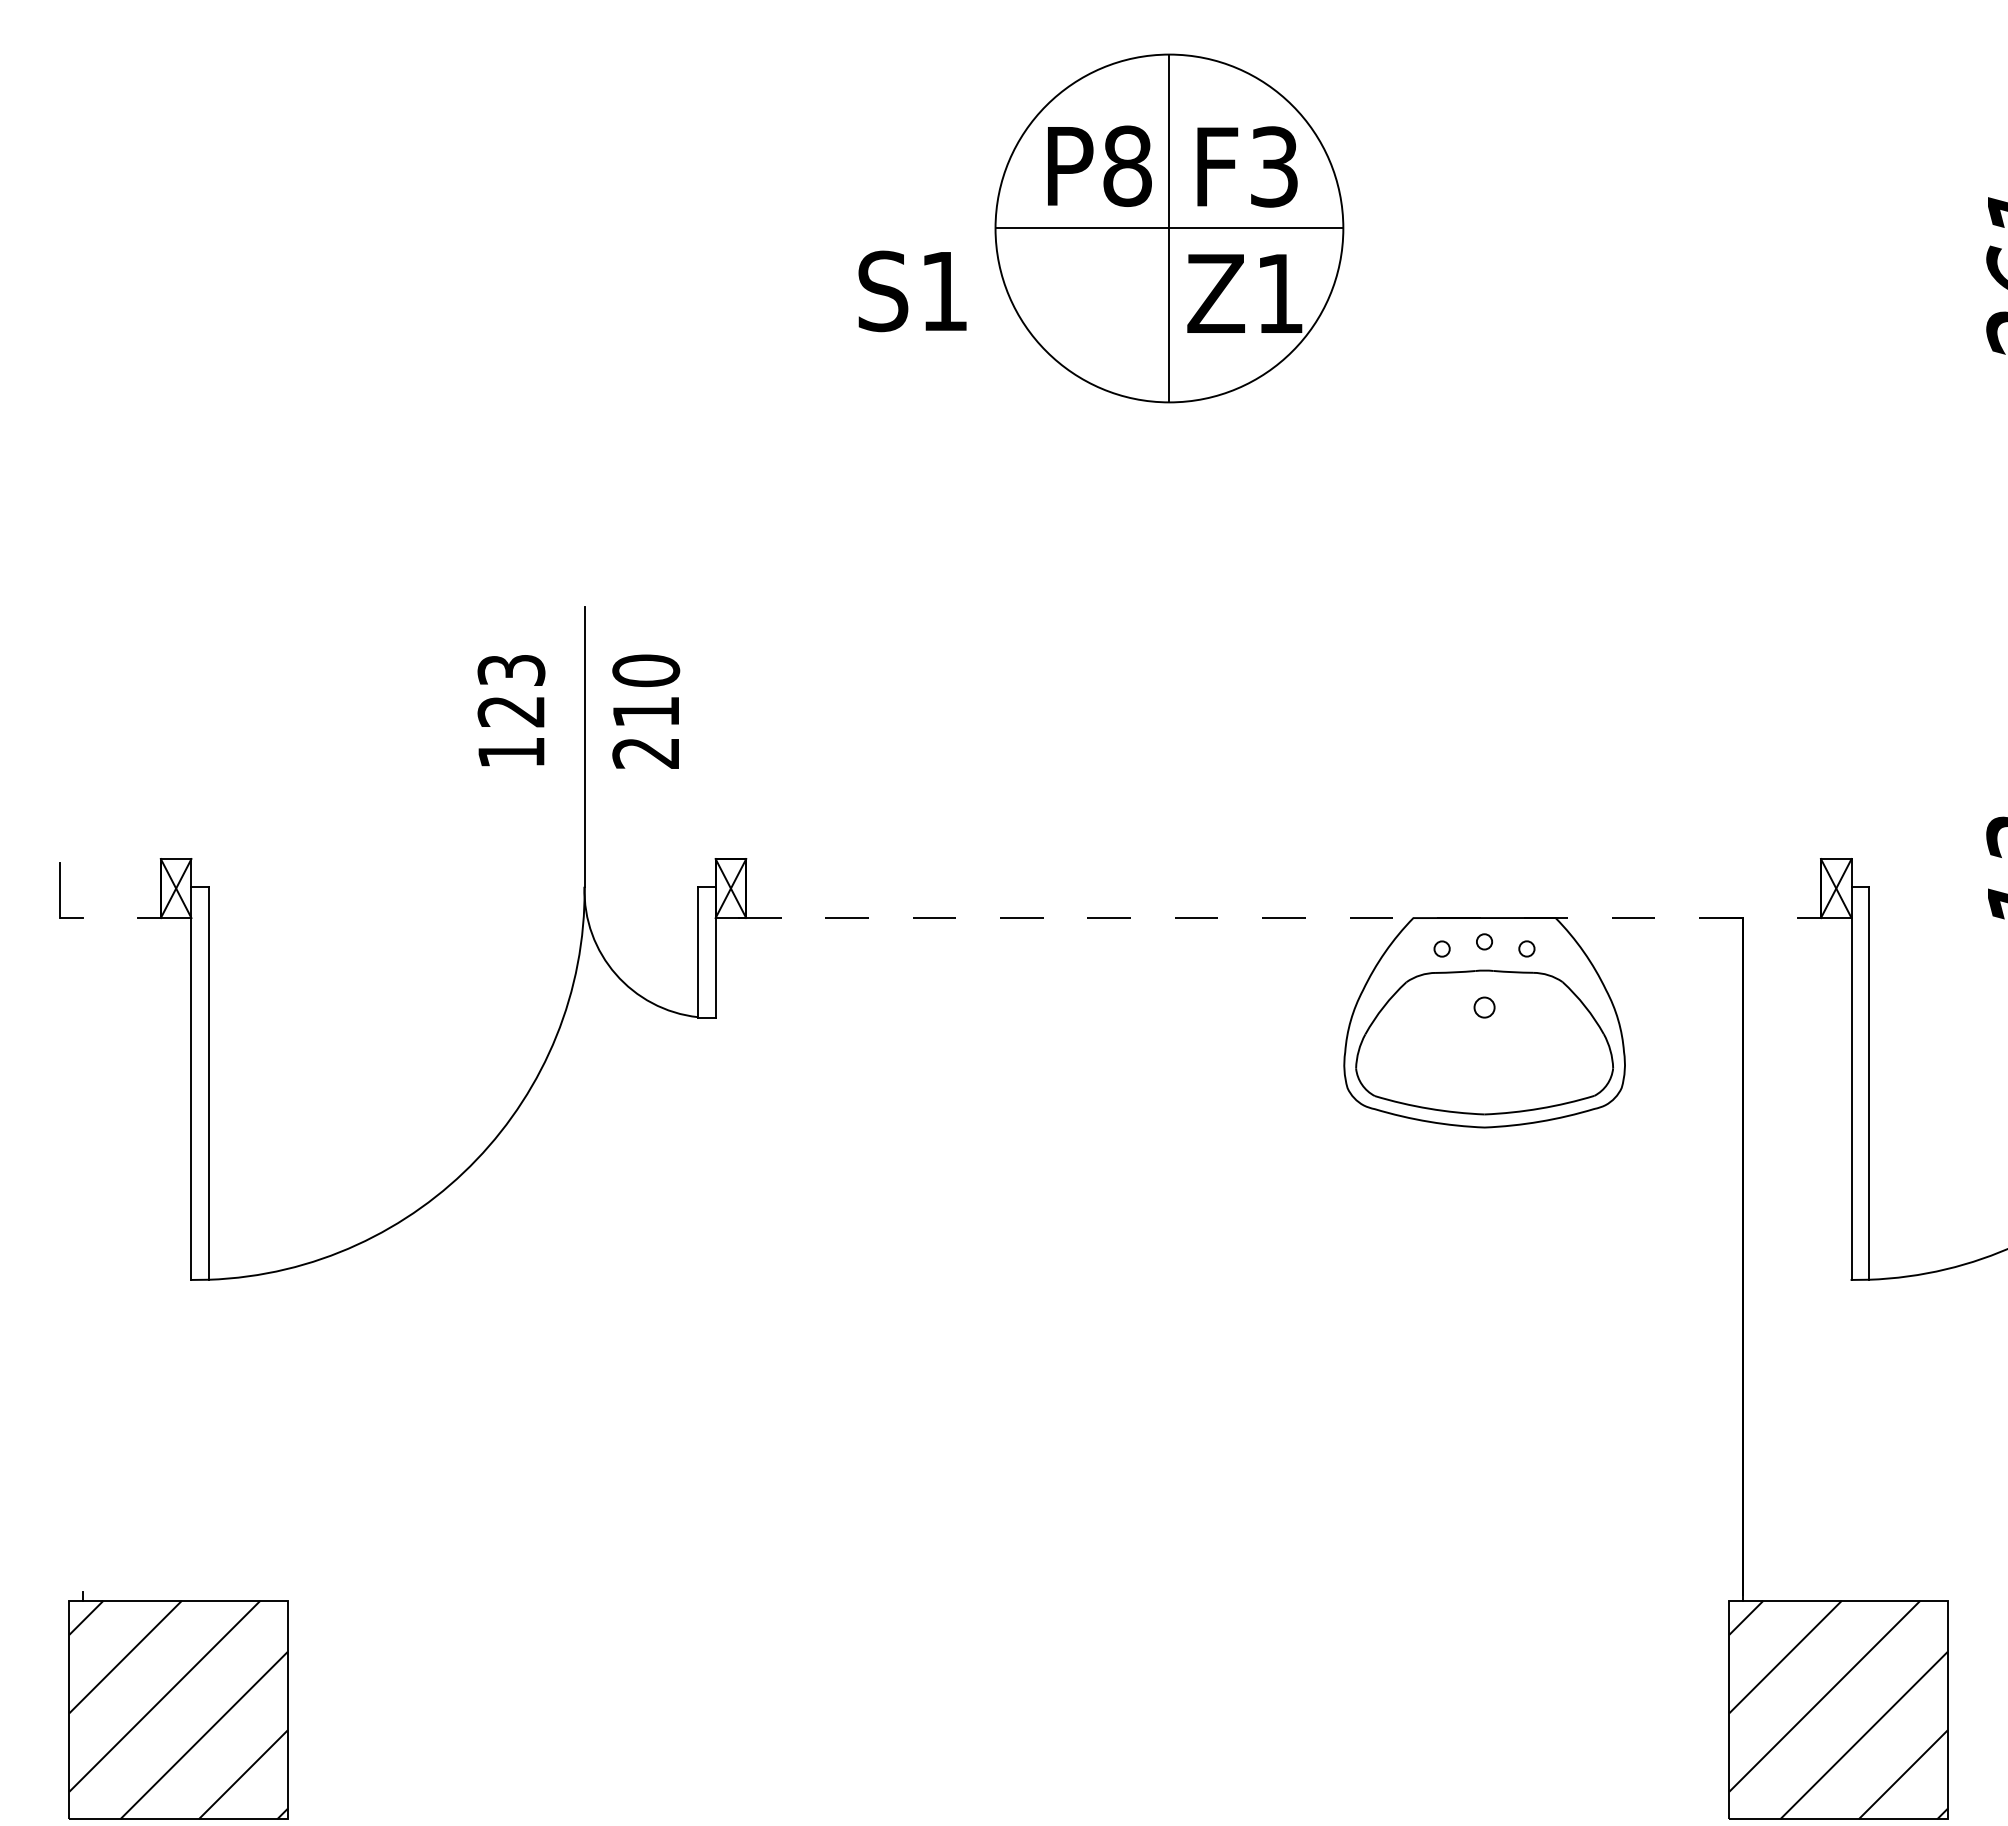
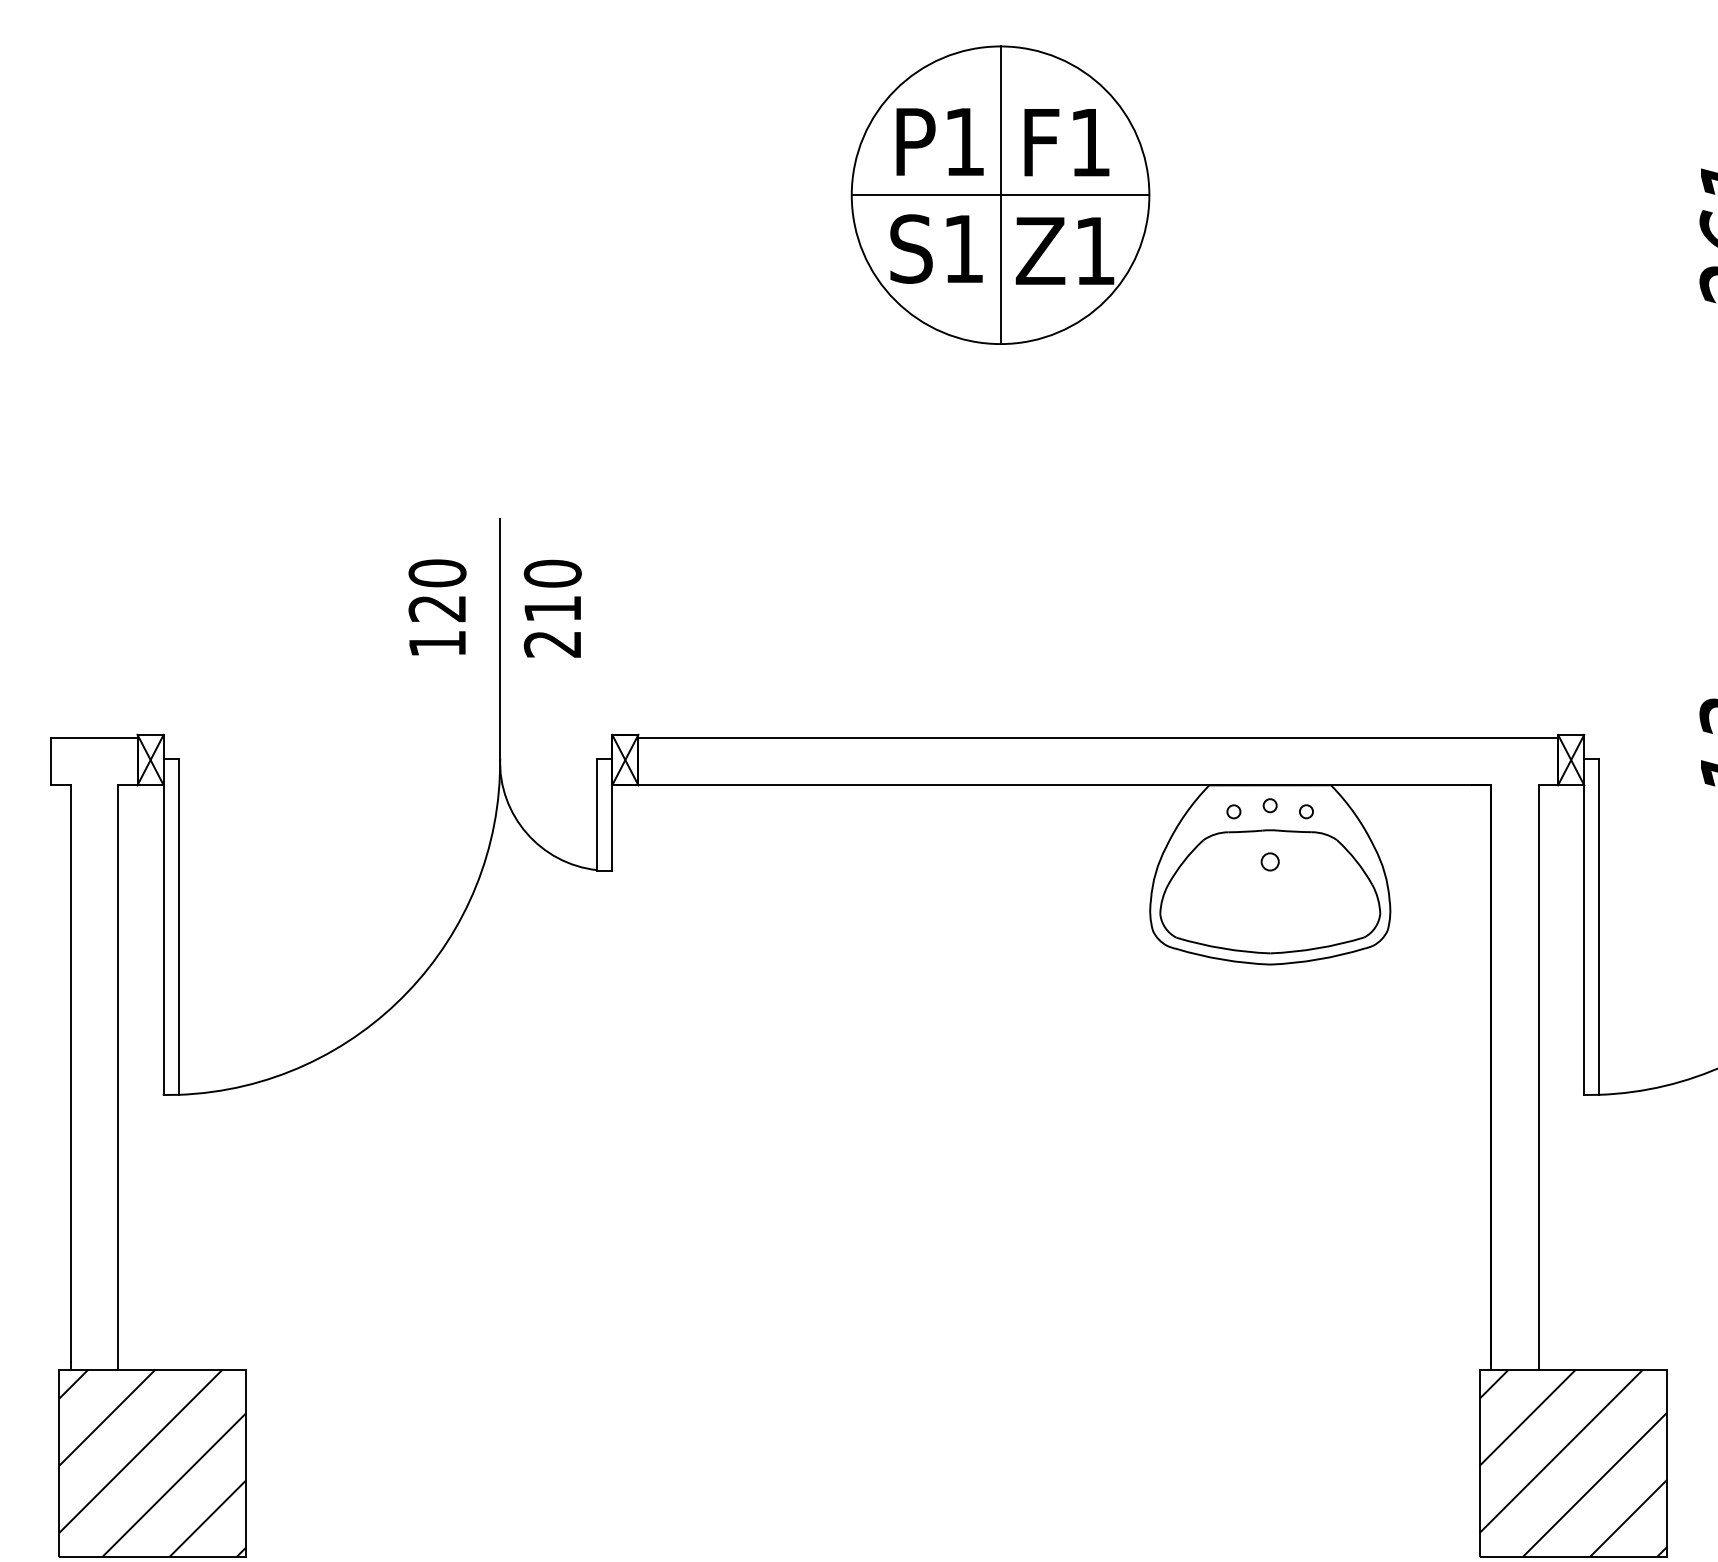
text: (1127, 165) -> (964, 141), P8 -> P1
text: (1274, 166) -> (1090, 142), F3 -> F1
text: (912, 291) -> (936, 249), moved
text: (511, 670) -> (437, 573), 123 -> 120
line: (110, 862) -> (94, 737), added
line: (1283, 862) -> (1098, 737), added
line: (1228, 918) -> (1051, 785), dashed -> solid
line: (82, 1255) -> (70, 1074), added
line: (138, 1259) -> (118, 1077), added
line: (1798, 1259) -> (1538, 1077), added

